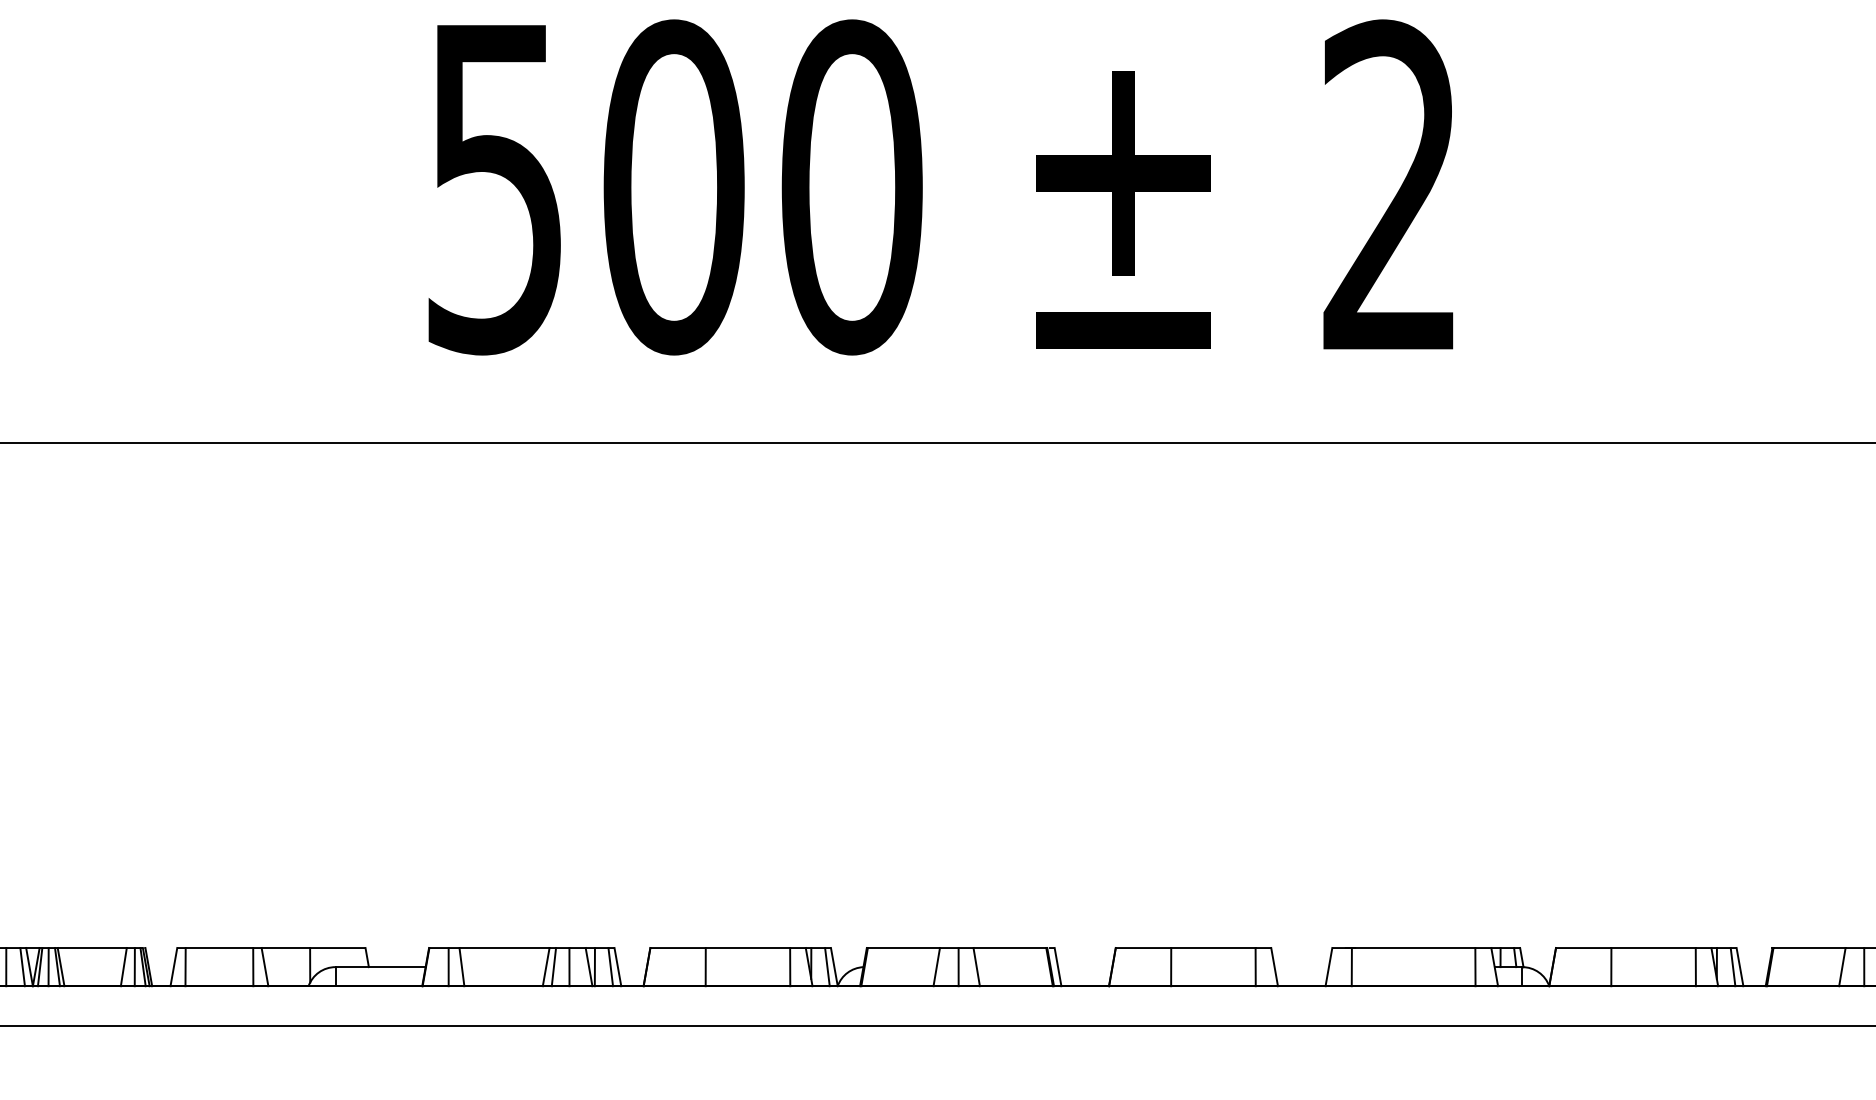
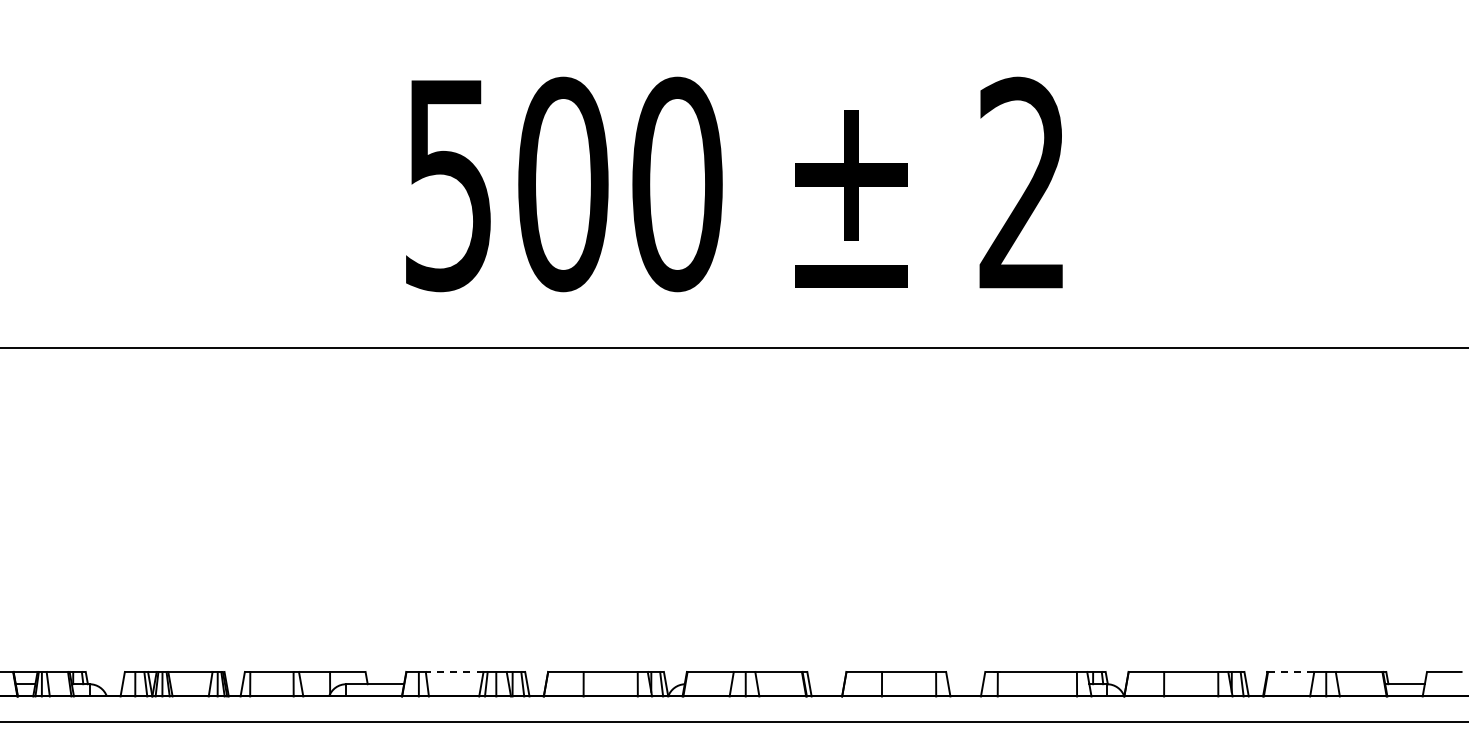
line: (504, 947) -> (454, 671), solid -> dashed
line: (1808, 947) -> (1290, 671), solid -> dashed

